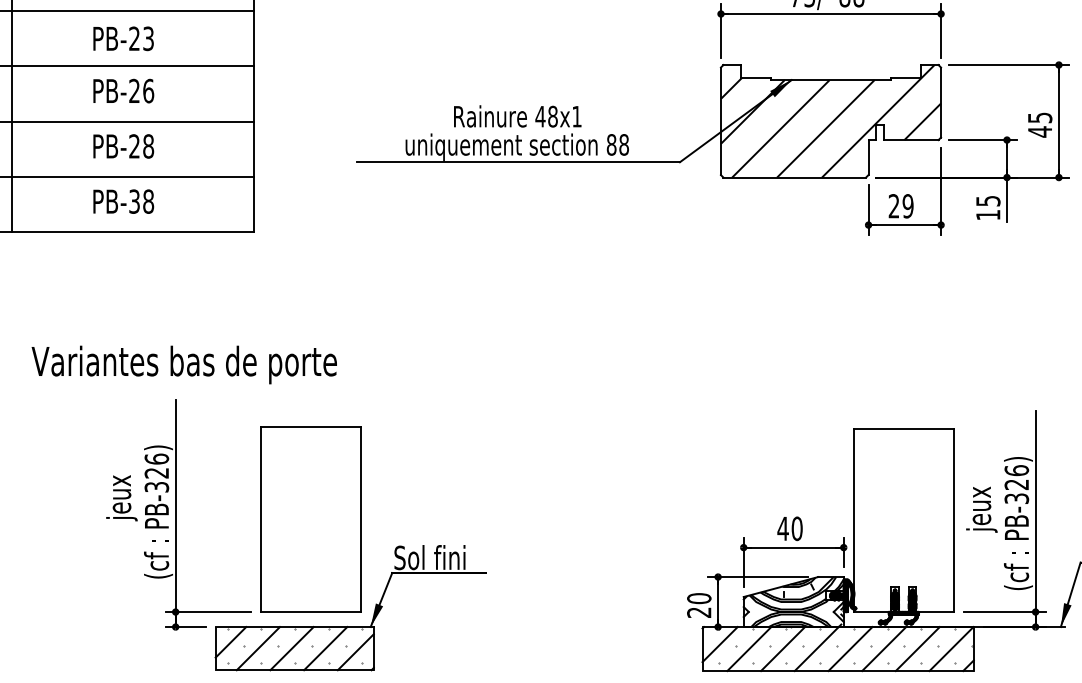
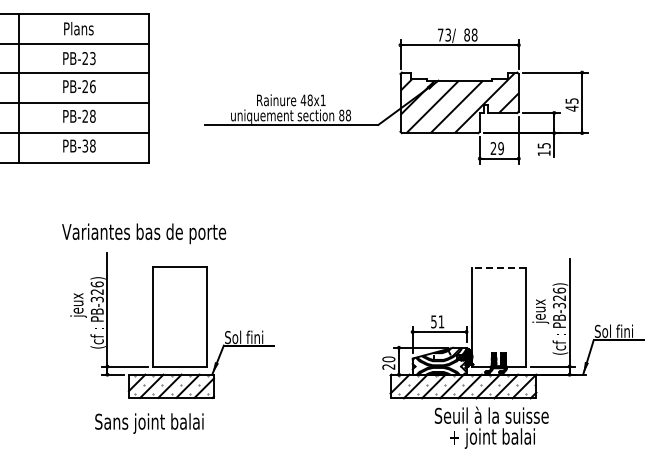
text: (185, 364) -> (144, 233), moved
line: (903, 429) -> (498, 268), solid -> dashed
text: (789, 528) -> (437, 321), 40 -> 51

